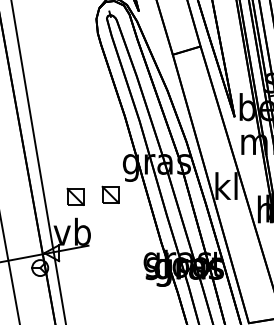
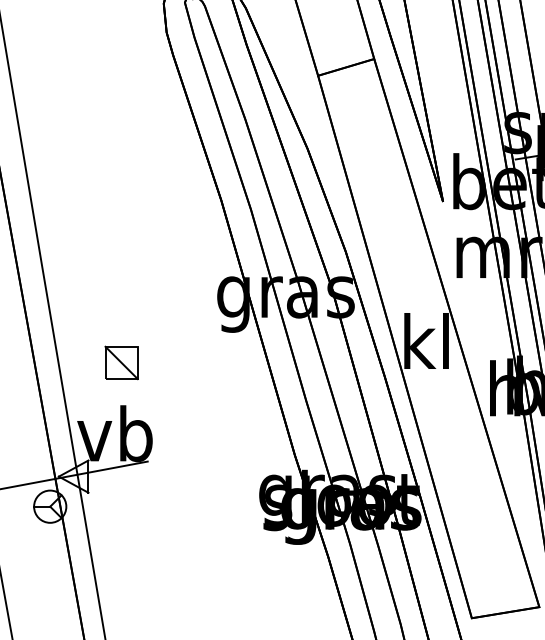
part: (110, 194) -> (192, 358), removed

